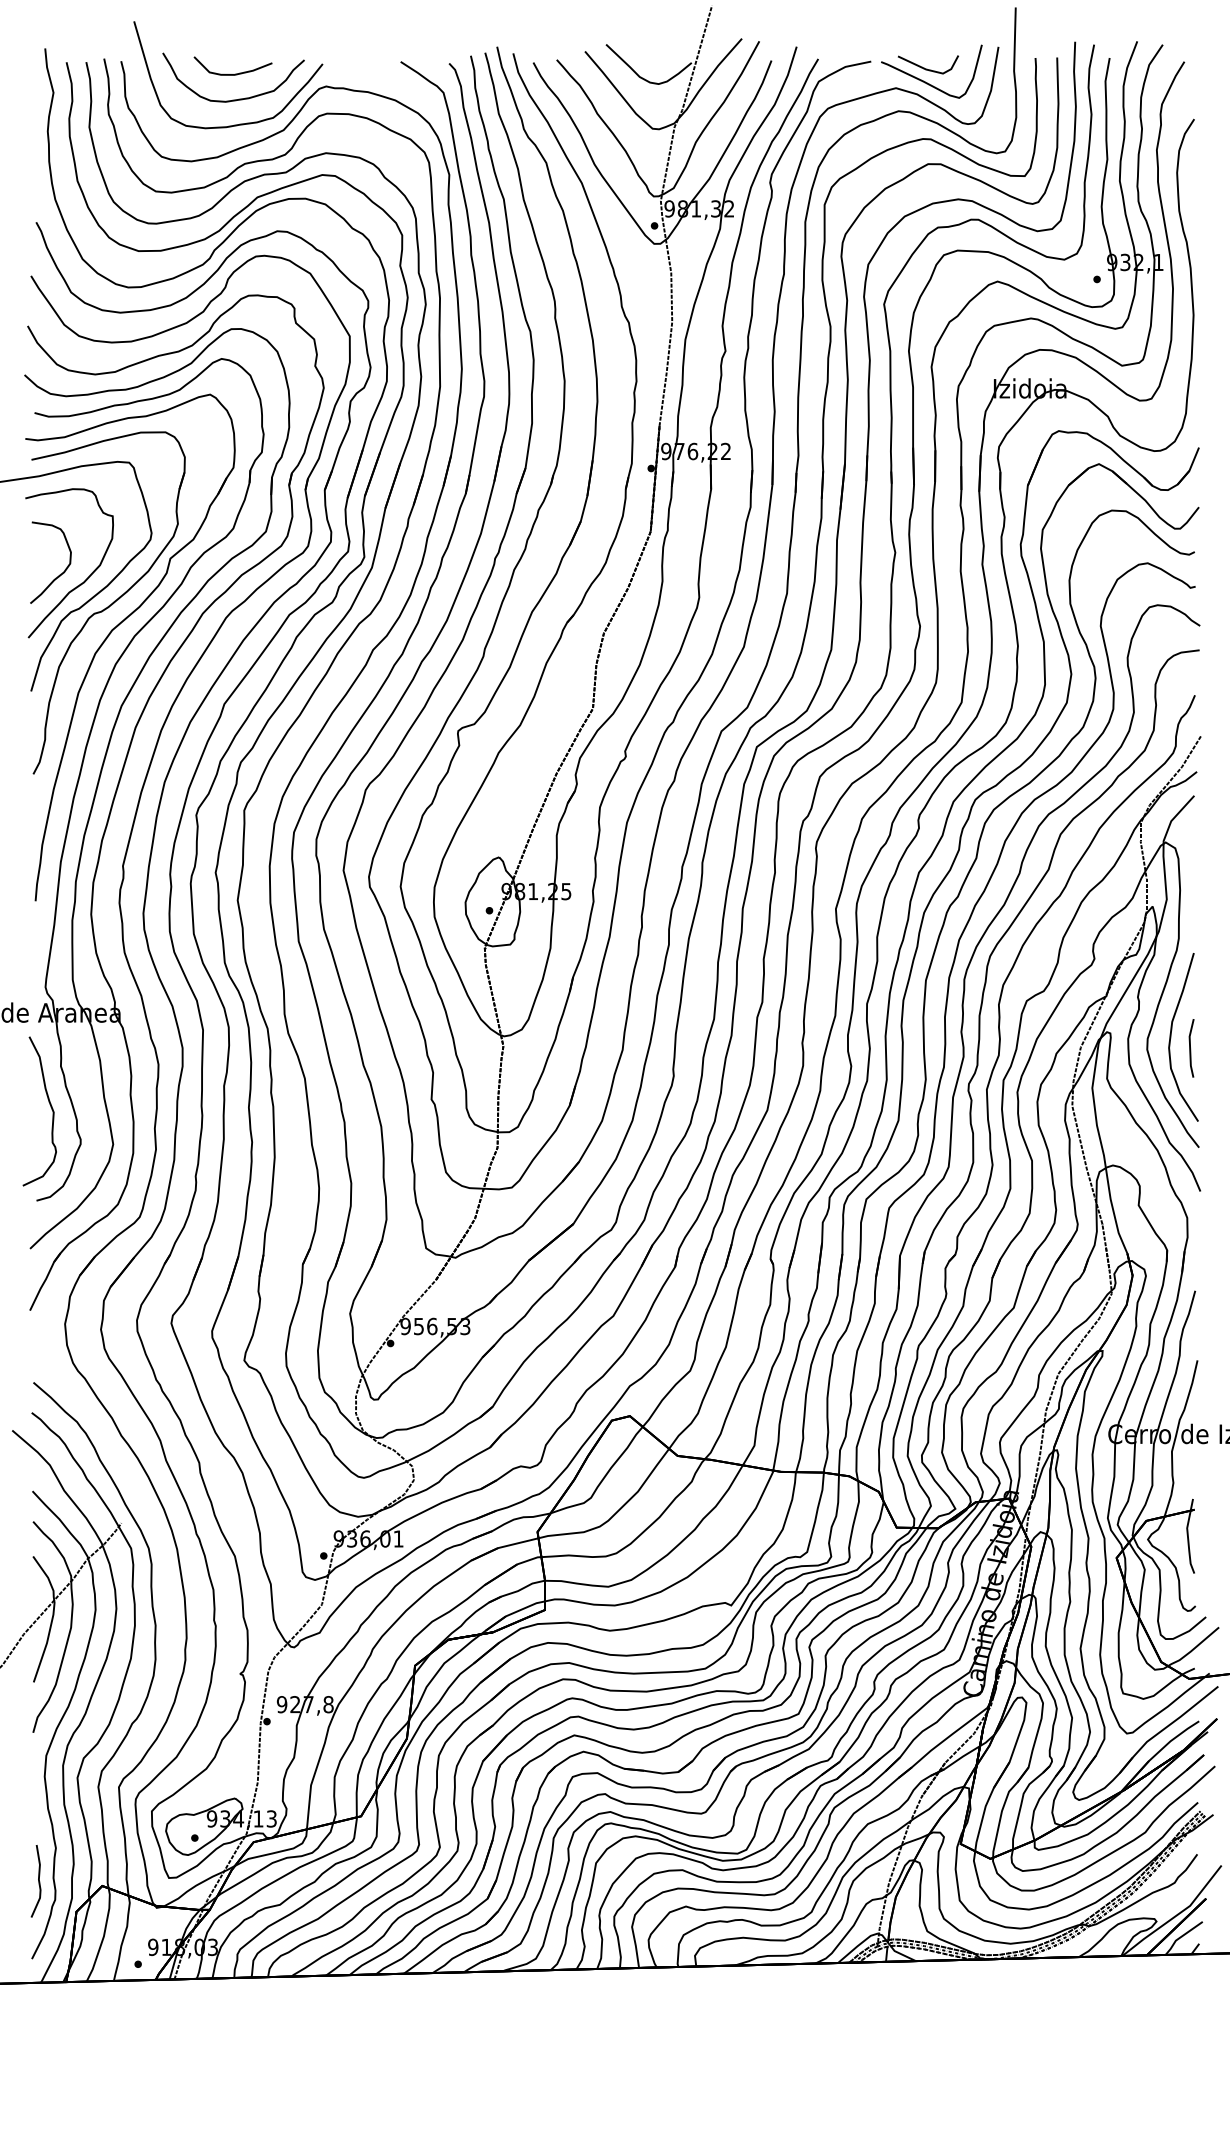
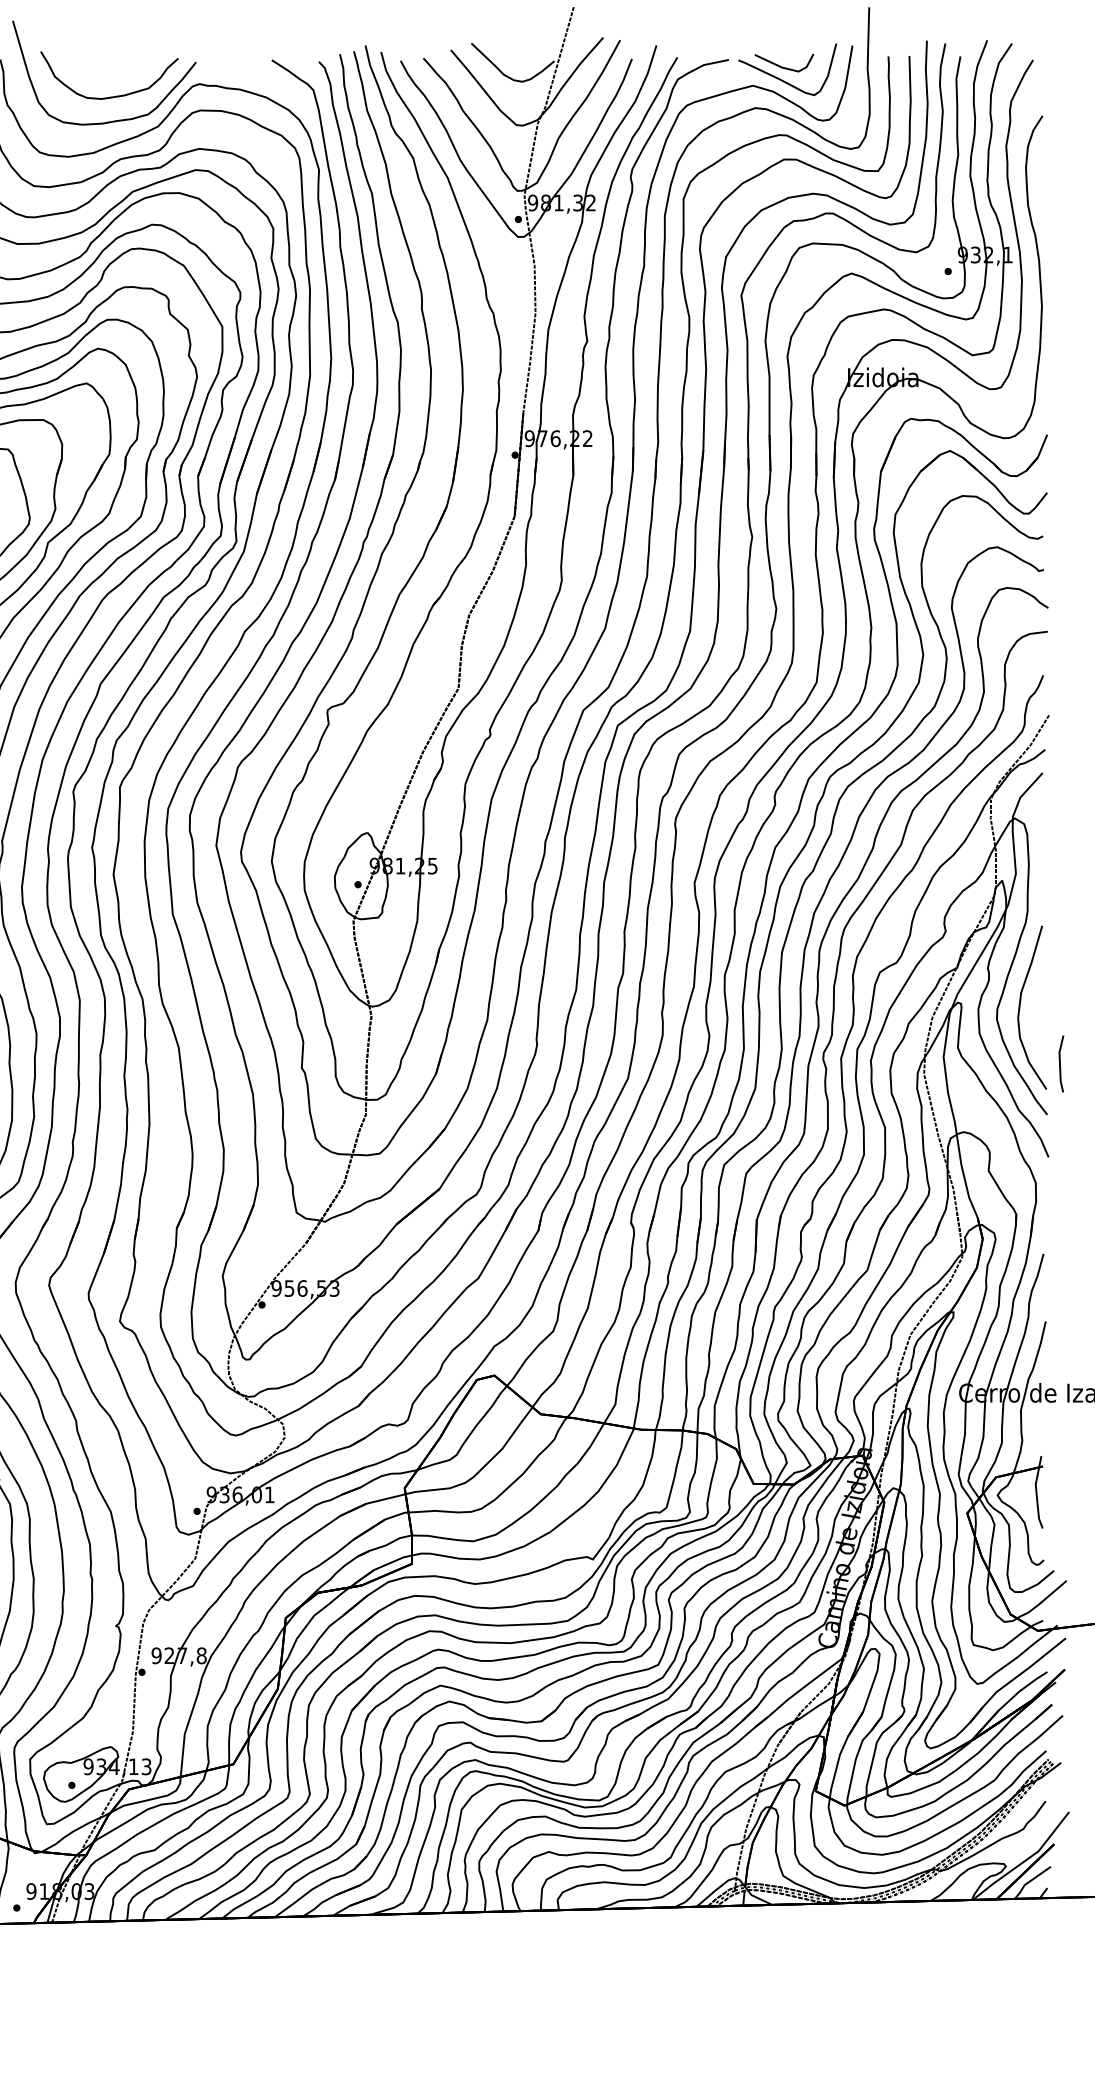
curve: (235, 73) -> (111, 71), removed
line: (1190, 1048) -> (1060, 1064), moved

